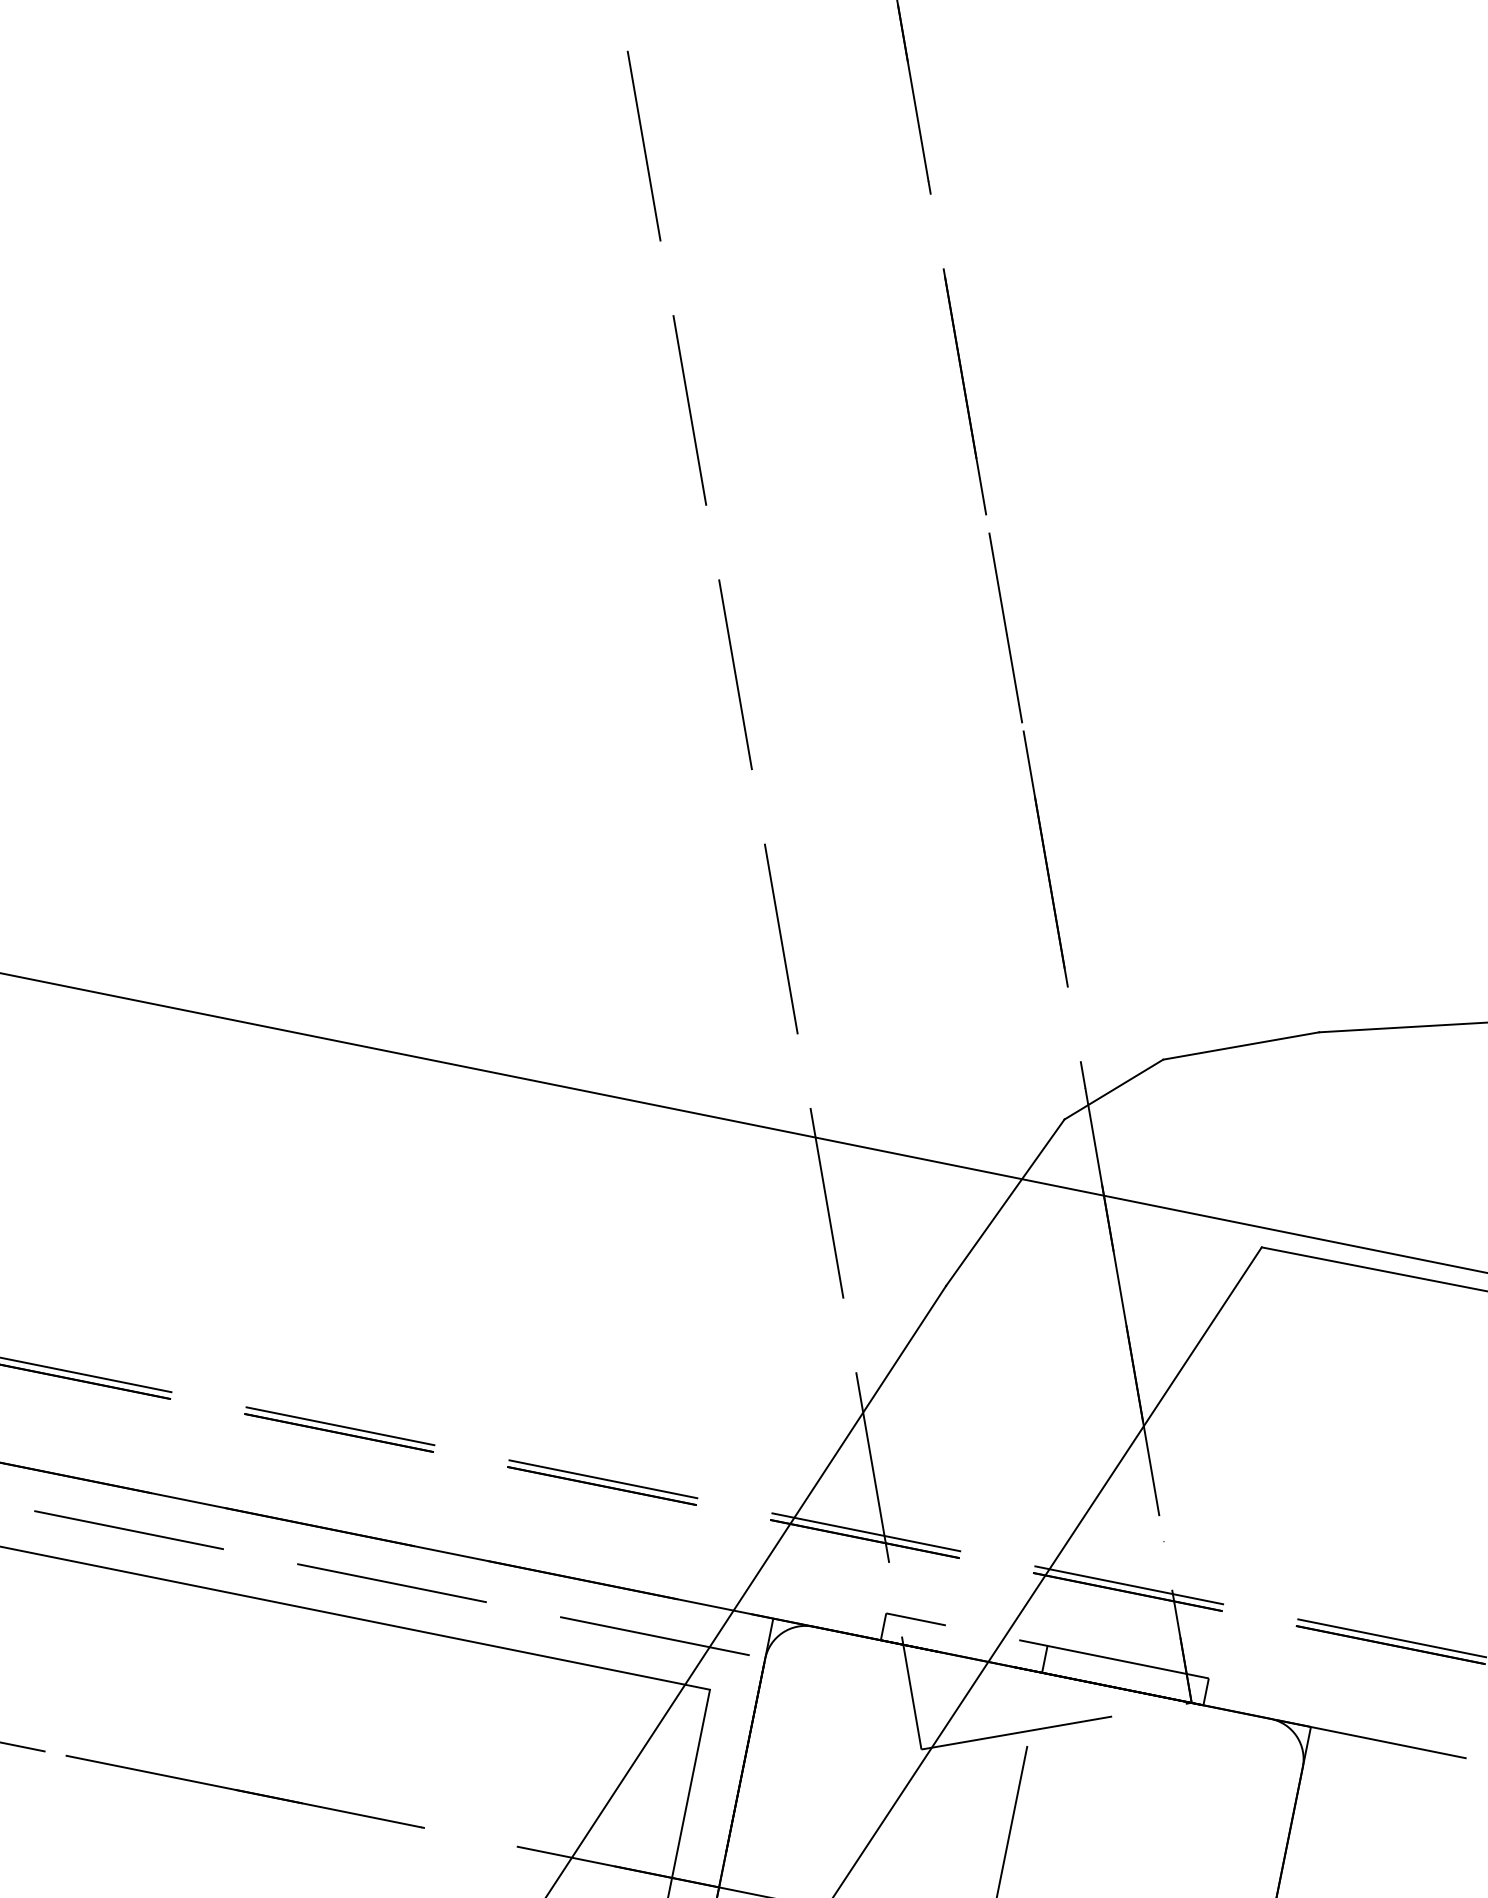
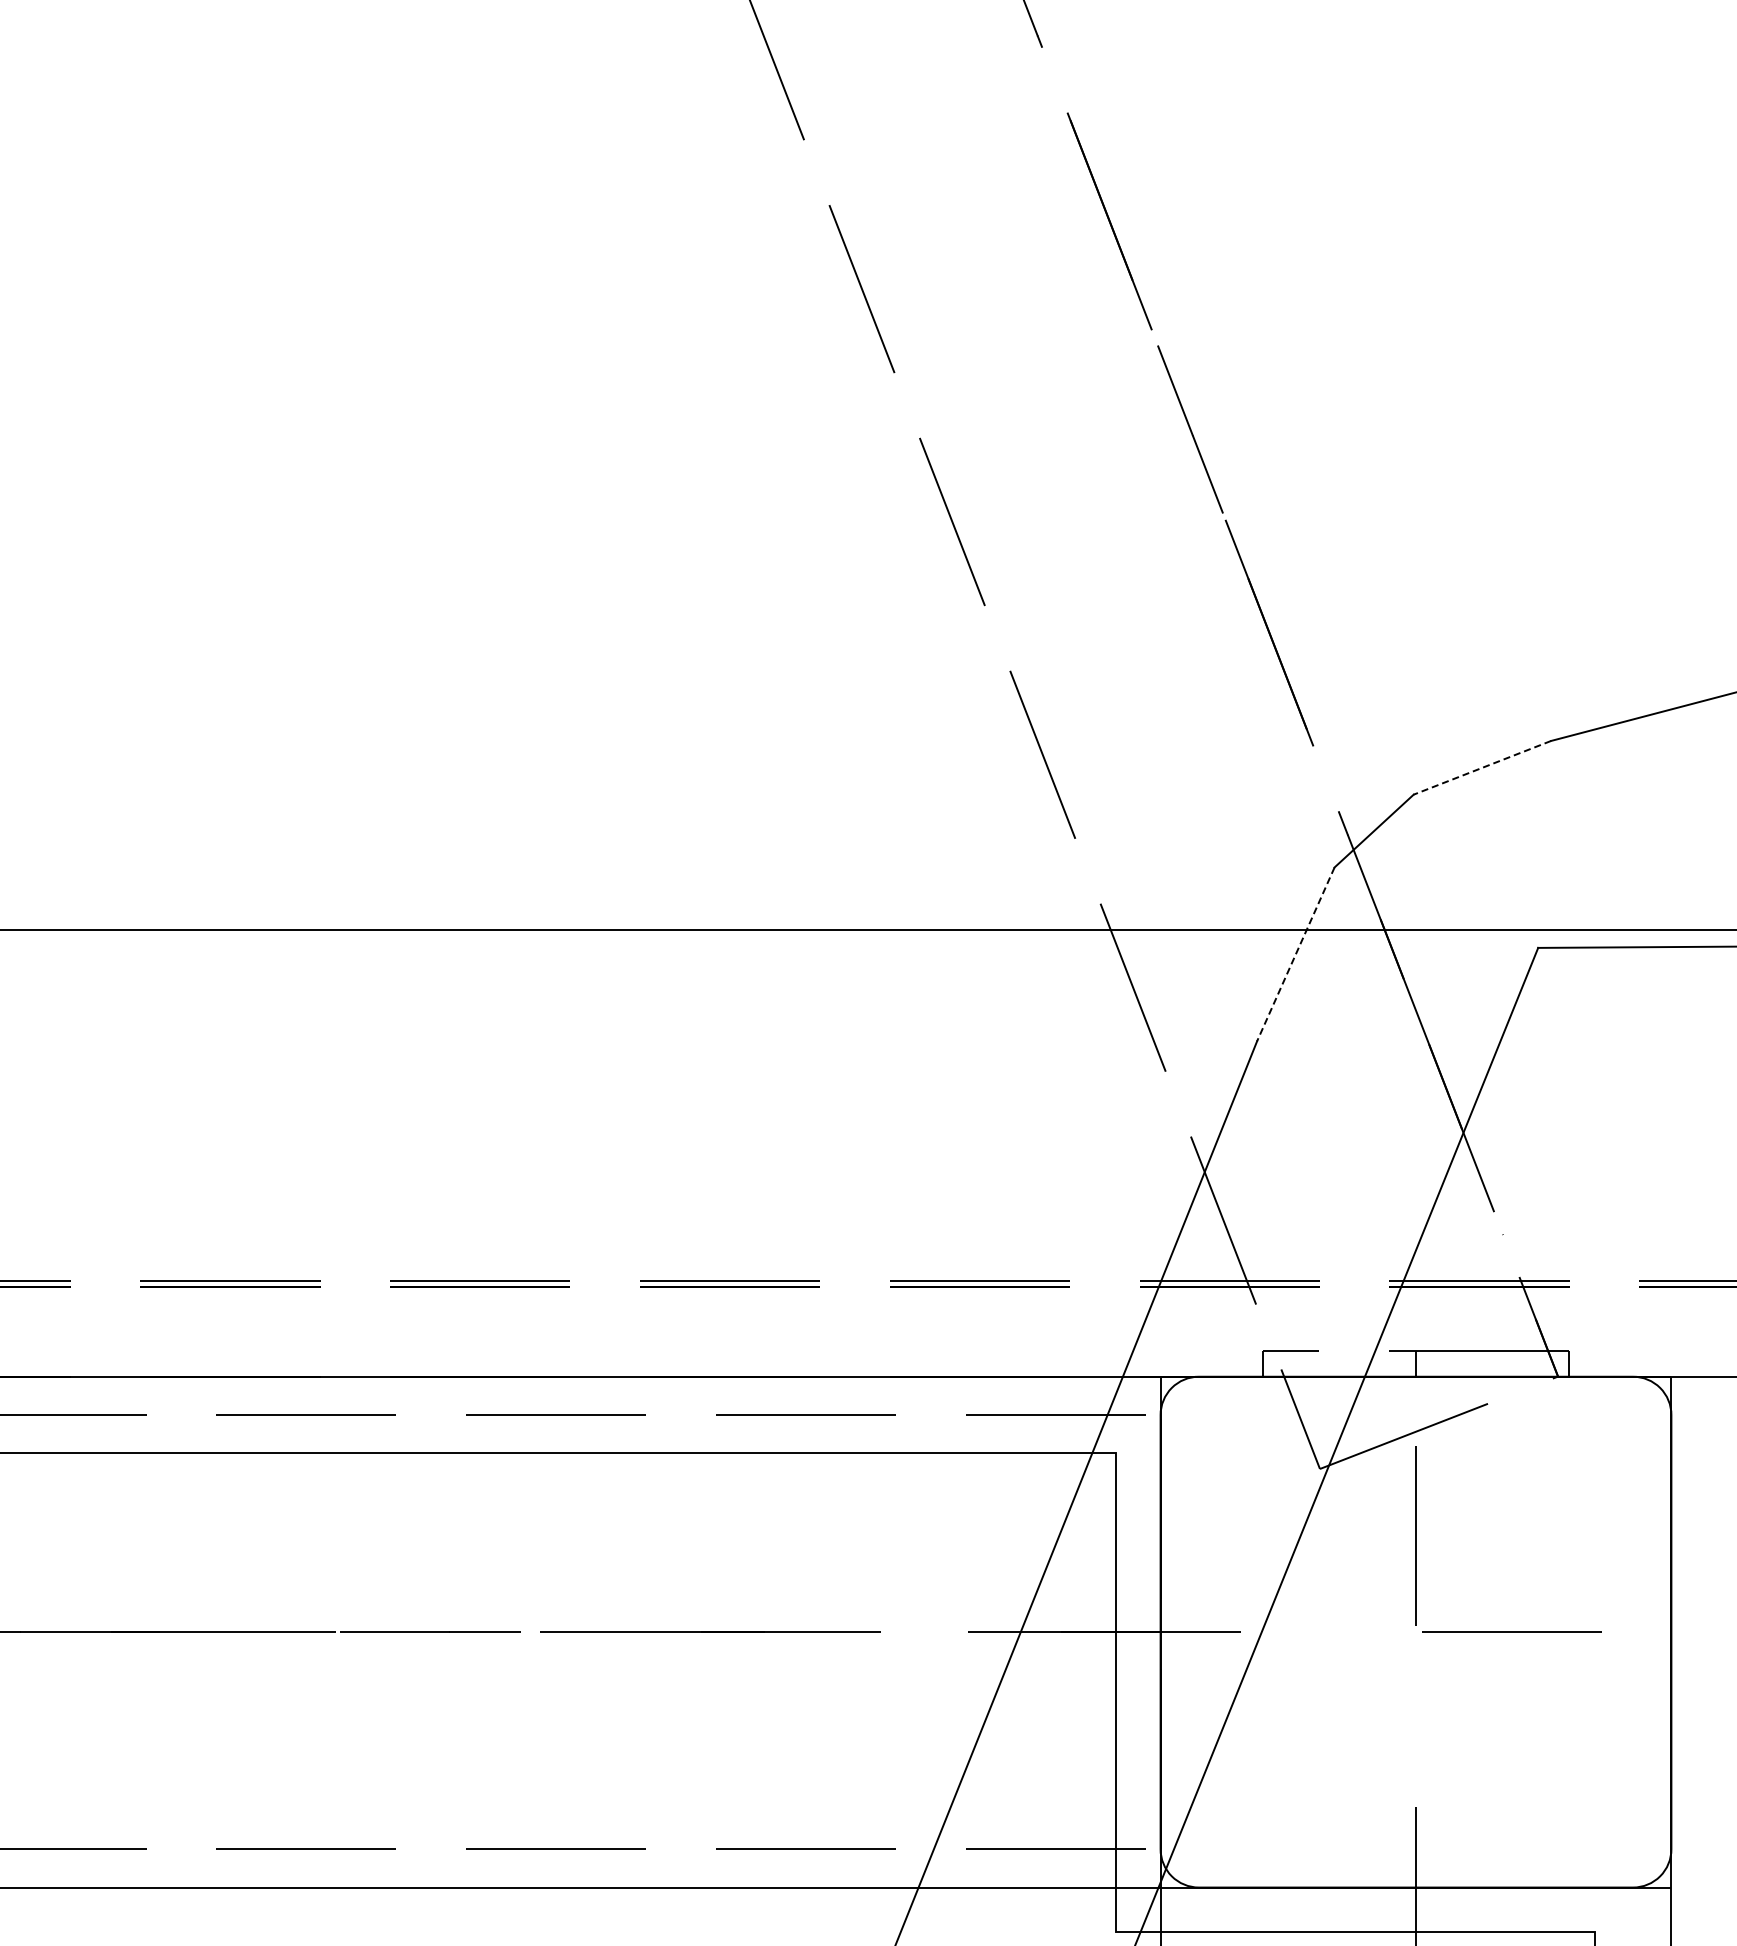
line: (1241, 1045) -> (1482, 767), solid -> dashed
line: (1004, 1202) -> (1295, 954), solid -> dashed

